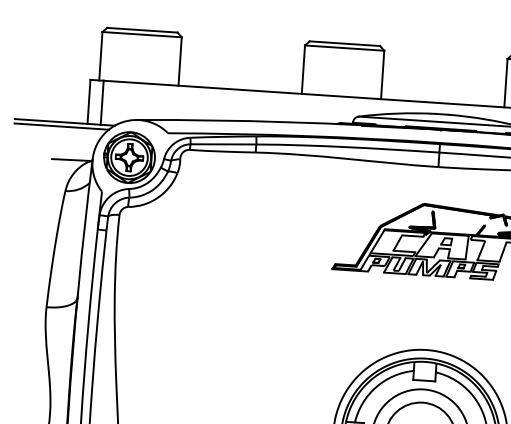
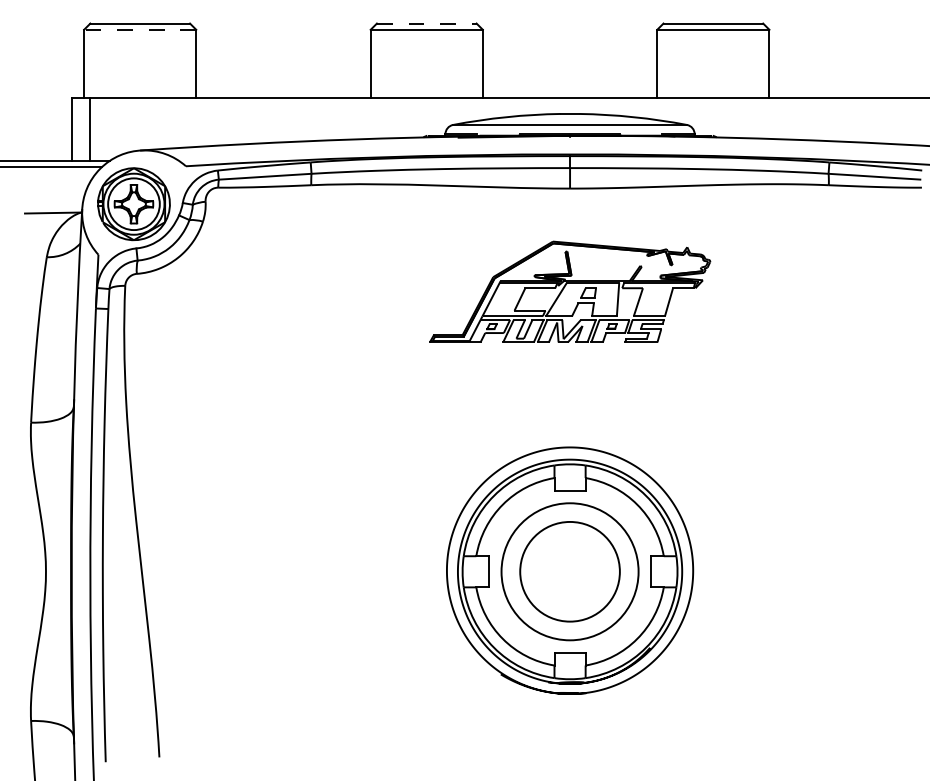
line: (141, 34) -> (139, 29), solid -> dashed
line: (344, 43) -> (426, 23), solid -> dashed

